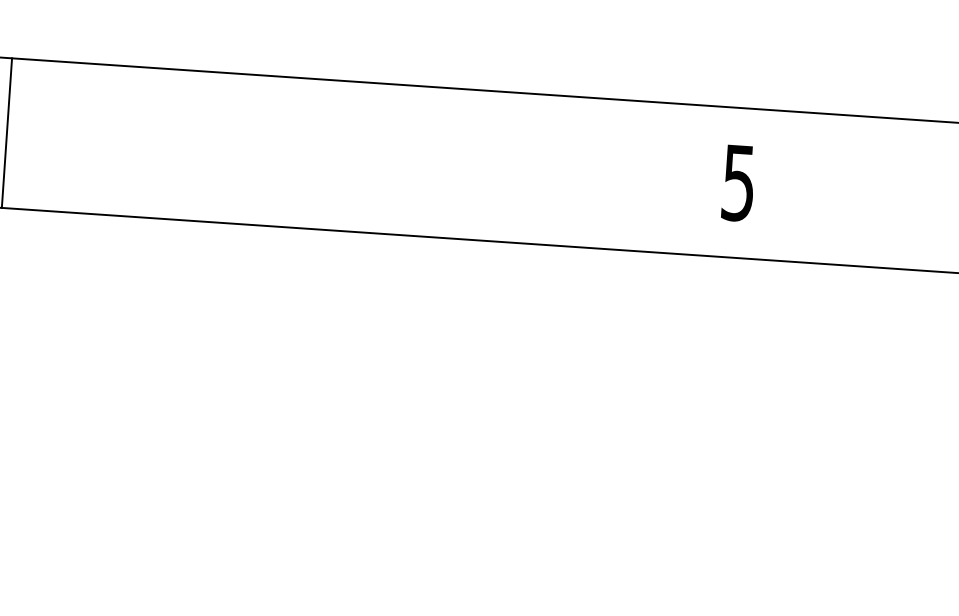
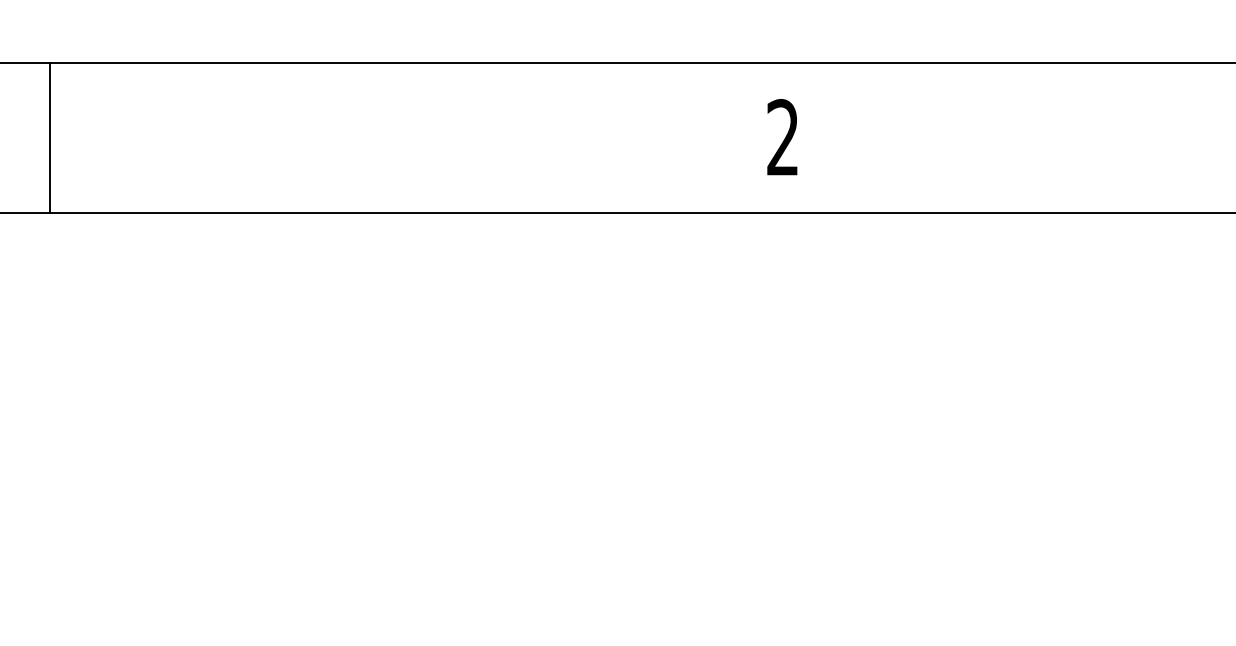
text: (738, 182) -> (782, 137), 5 -> 2

